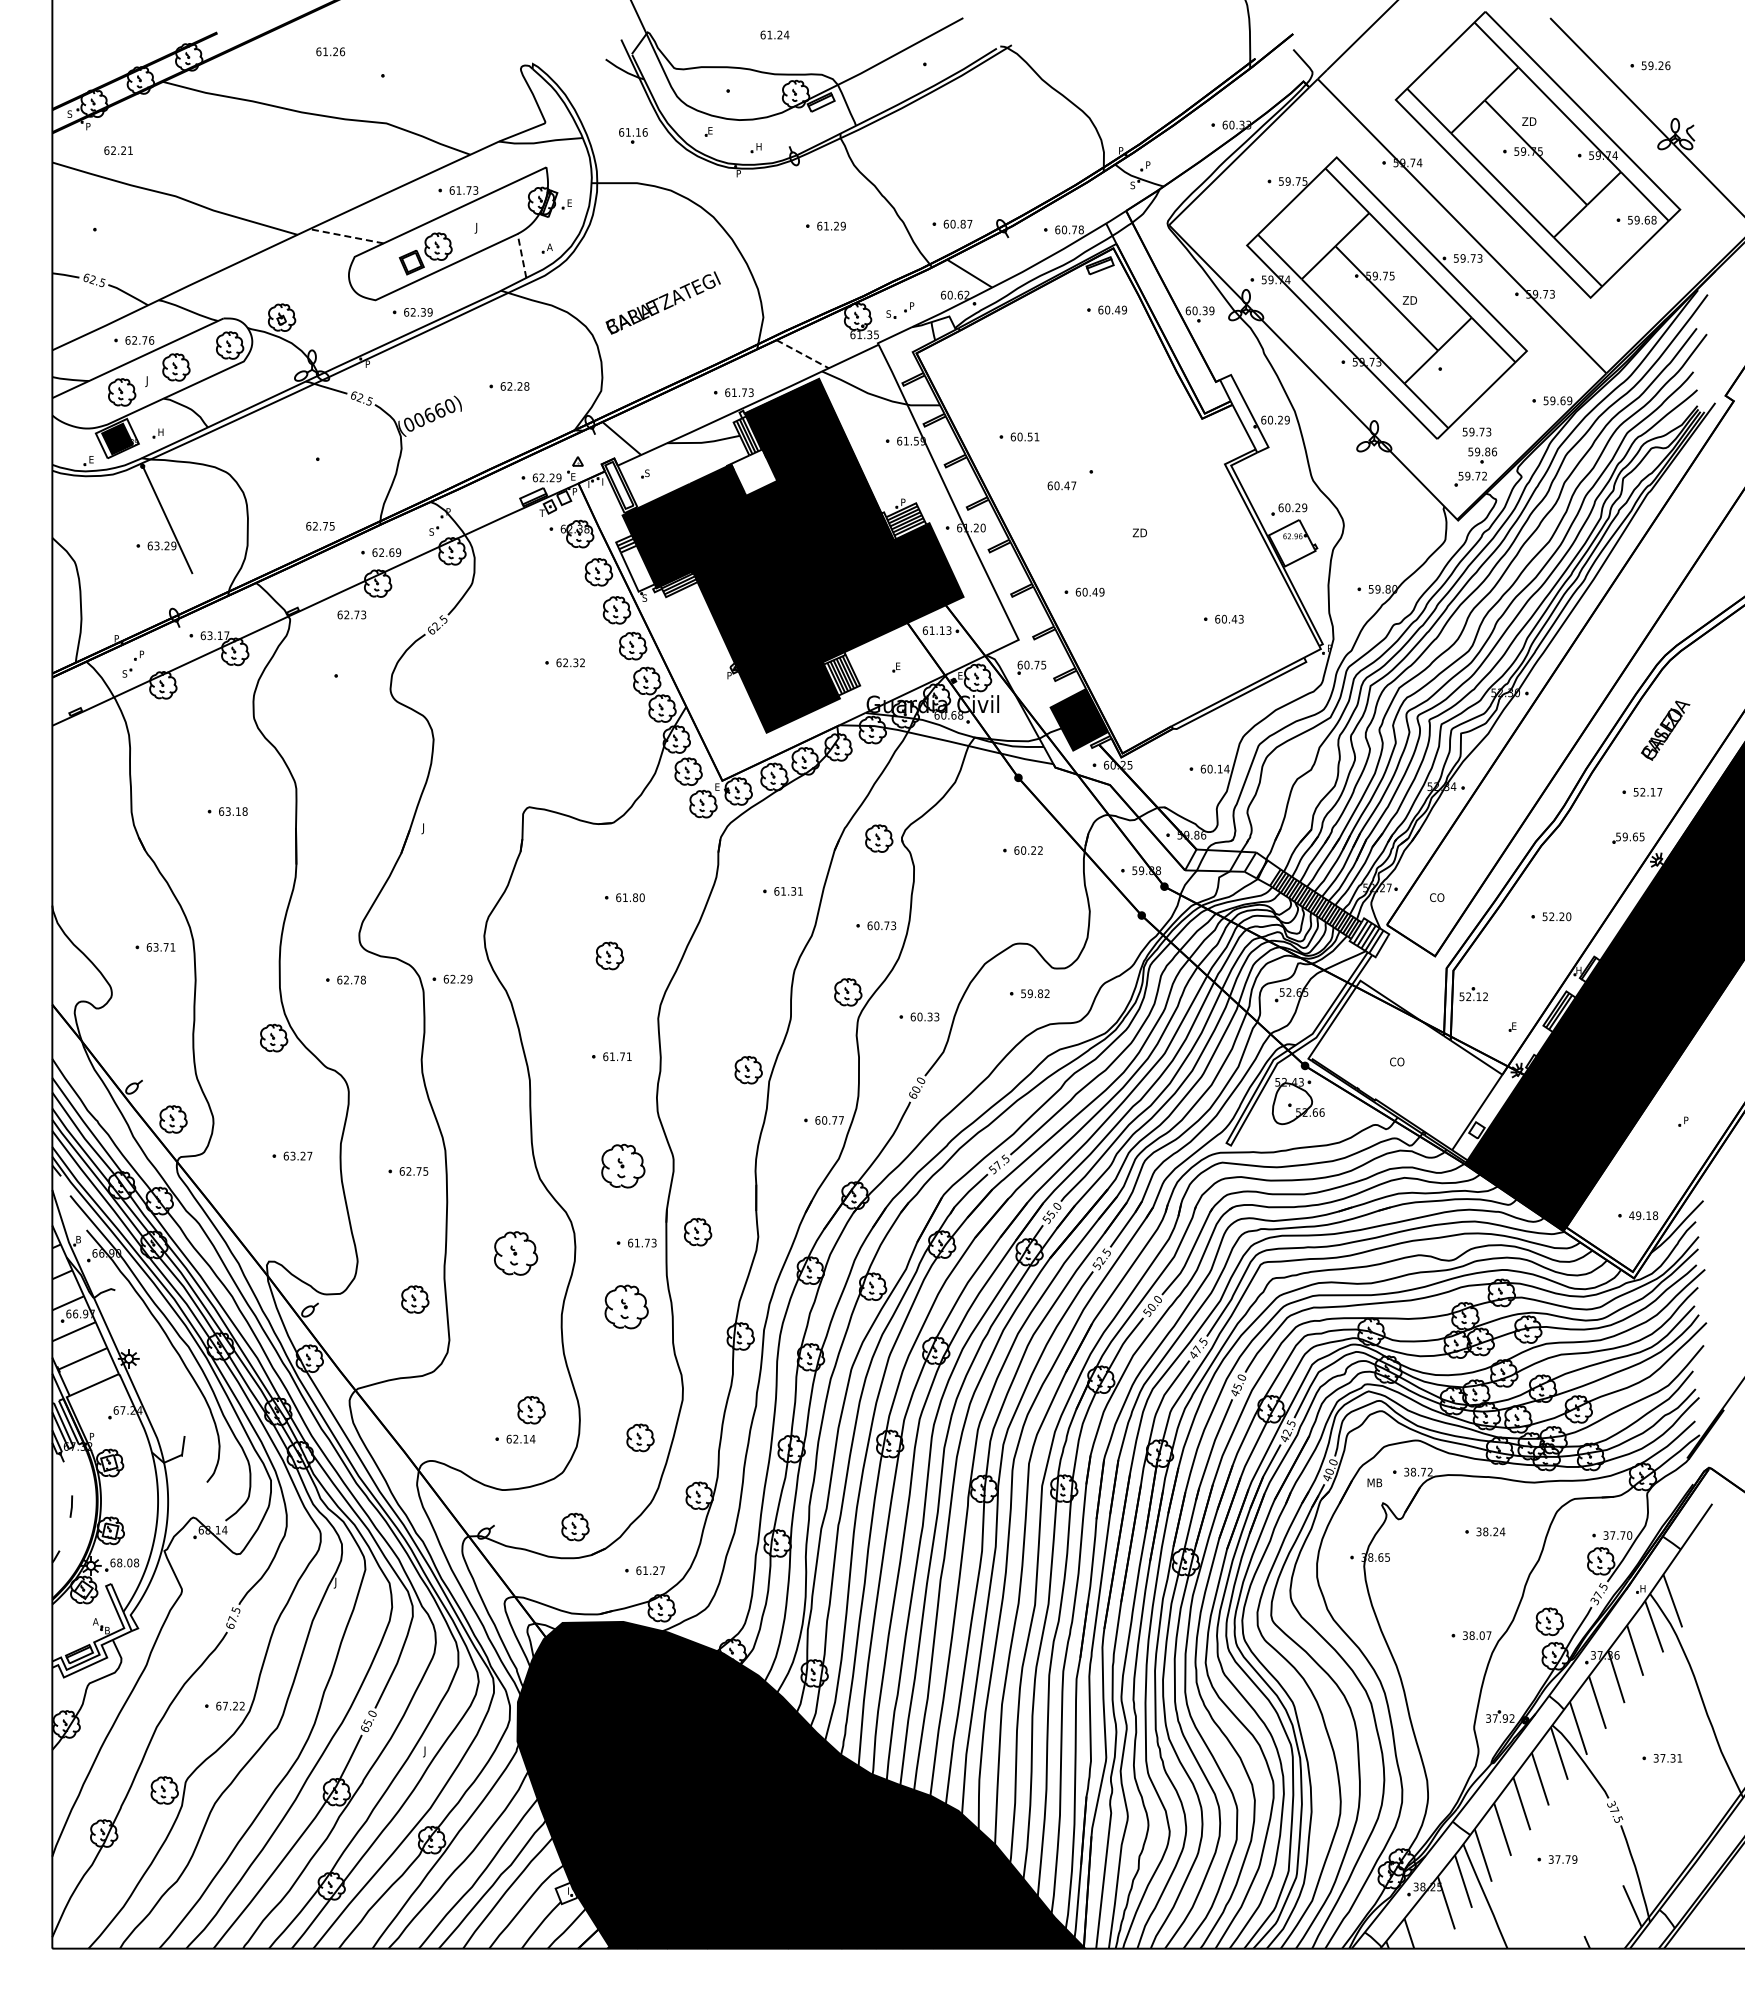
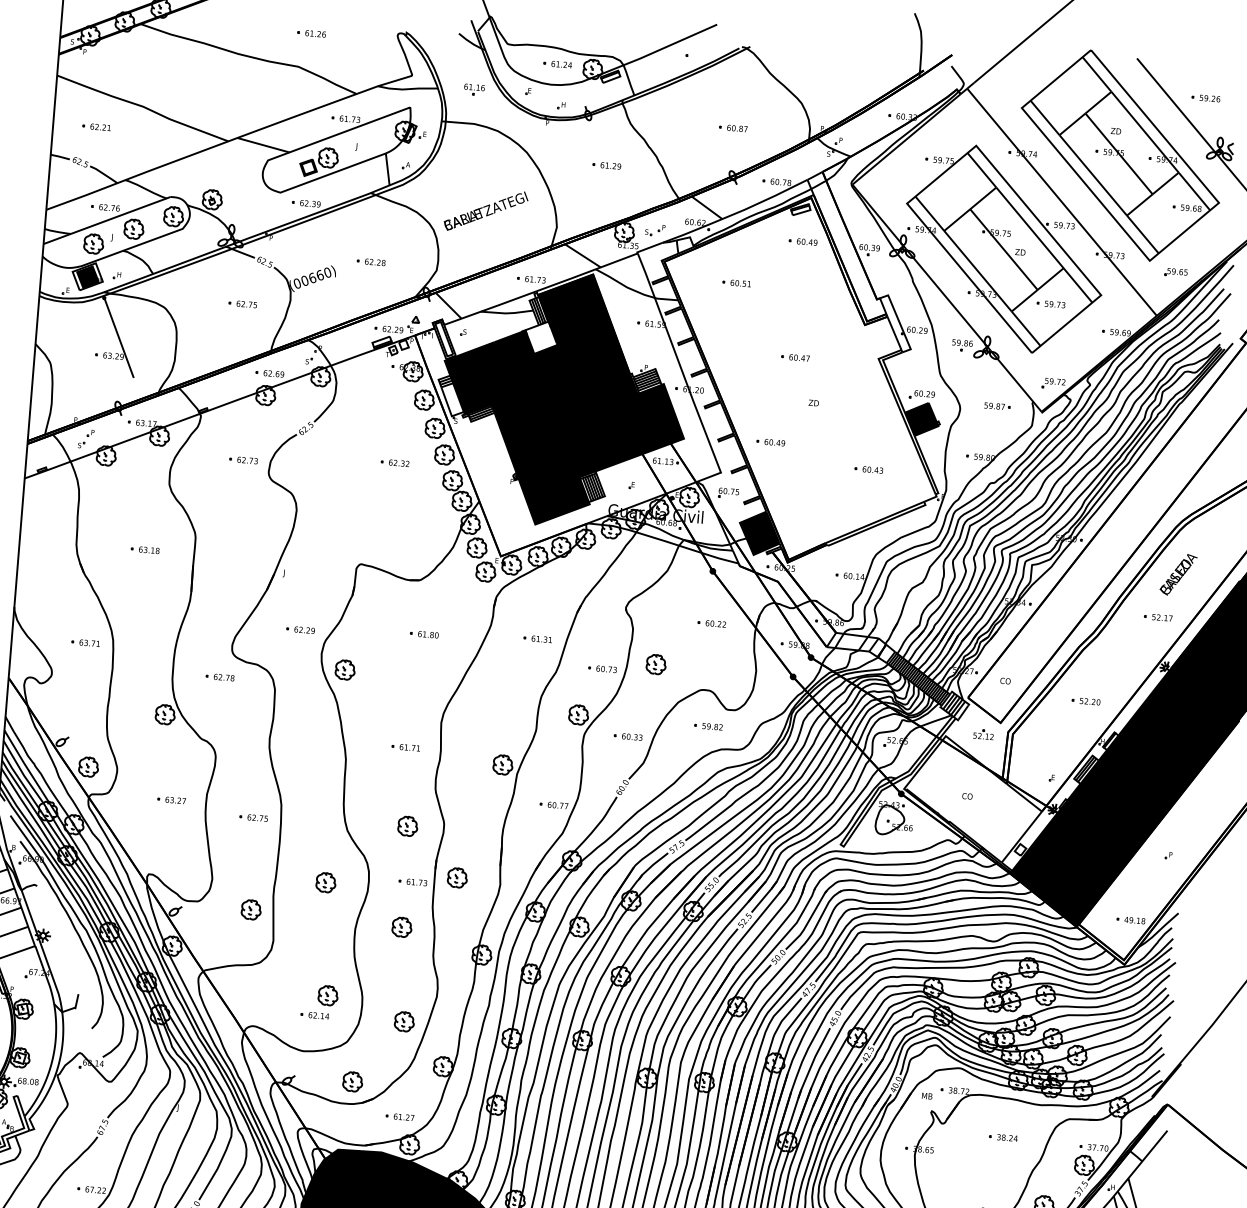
text: (774, 34) -> (561, 64), moved
text: (330, 51) -> (315, 33), moved
text: (118, 150) -> (100, 127), moved
part: (952, 223) -> (733, 127), moved
line: (346, 236) -> (263, 145), dashed -> solid
line: (521, 255) -> (387, 169), dashed -> solid
line: (802, 354) -> (582, 256), dashed -> solid
text: (1476, 431) -> (1054, 304), moved
part: (1019, 436) -> (736, 282), moved
part: (1482, 455) -> (962, 345), moved
text: (1061, 485) -> (799, 357), moved
part: (1395, 516) -> (997, 406), added
text: (320, 525) -> (246, 303), moved
fill: (1291, 542) -> (921, 418), added
text: (351, 614) -> (247, 460), moved
part: (1628, 837) -> (1176, 272), moved
part: (879, 838) -> (656, 664), moved
part: (609, 955) -> (344, 669), moved
part: (452, 978) -> (300, 629), moved
part: (1473, 994) -> (983, 734), moved
part: (623, 1165) -> (408, 825), size x0.62
part: (515, 1253) -> (325, 882), size x0.62
part: (626, 1306) -> (402, 926), size x0.62

